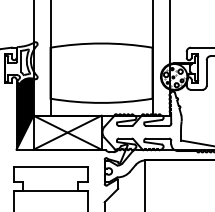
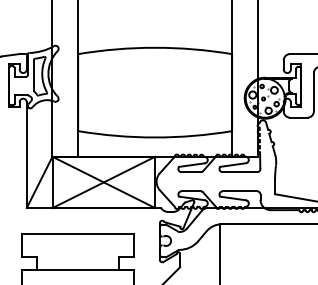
fill: (24, 113) -> (38, 153), removed

